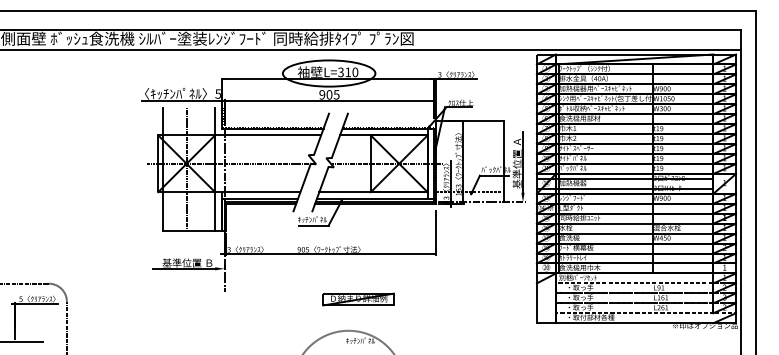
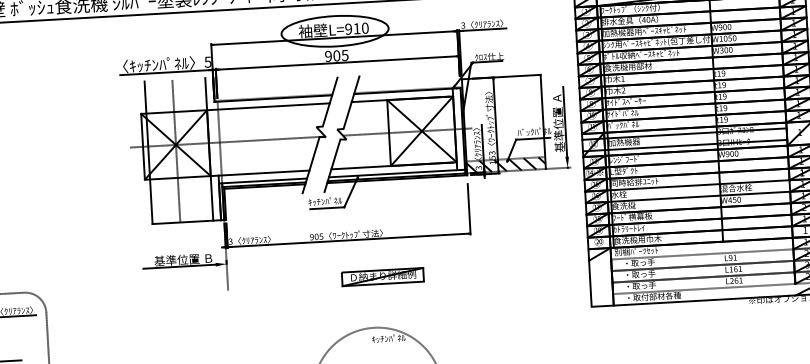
text: (340, 72) -> (348, 29), L=310 -> L=910
hatch: (470, 196) -> (506, 164), added
part: (358, 299) -> (382, 277), moved

